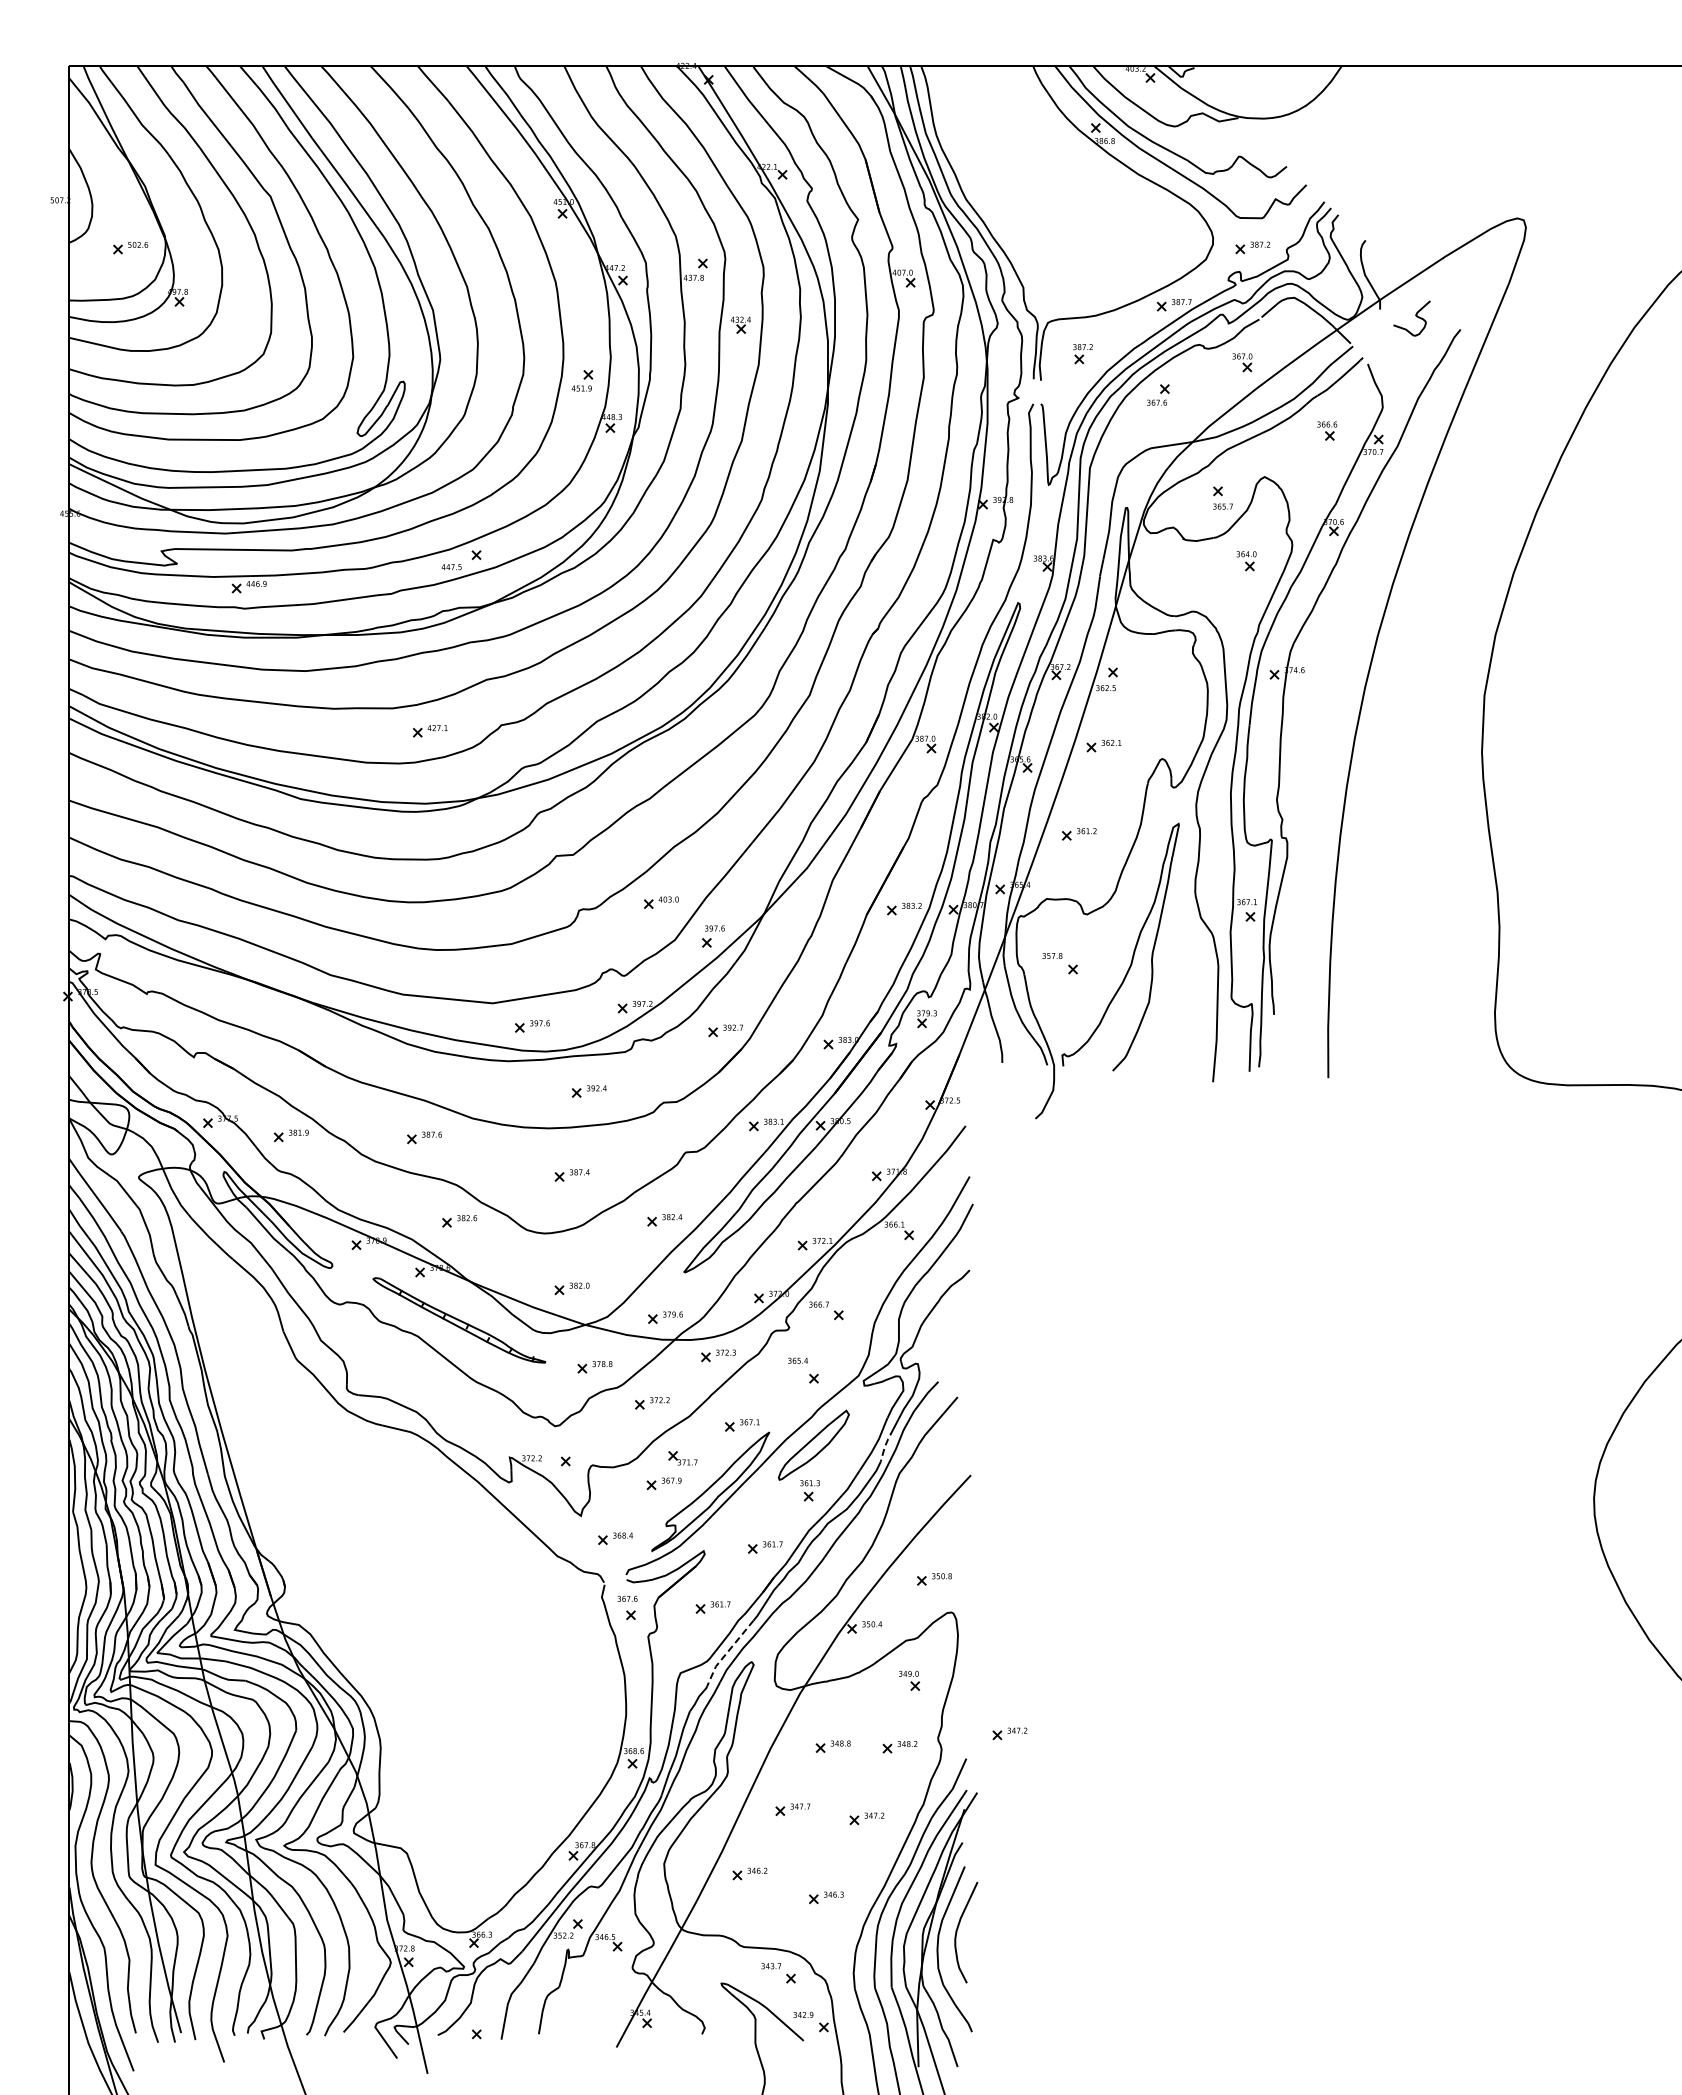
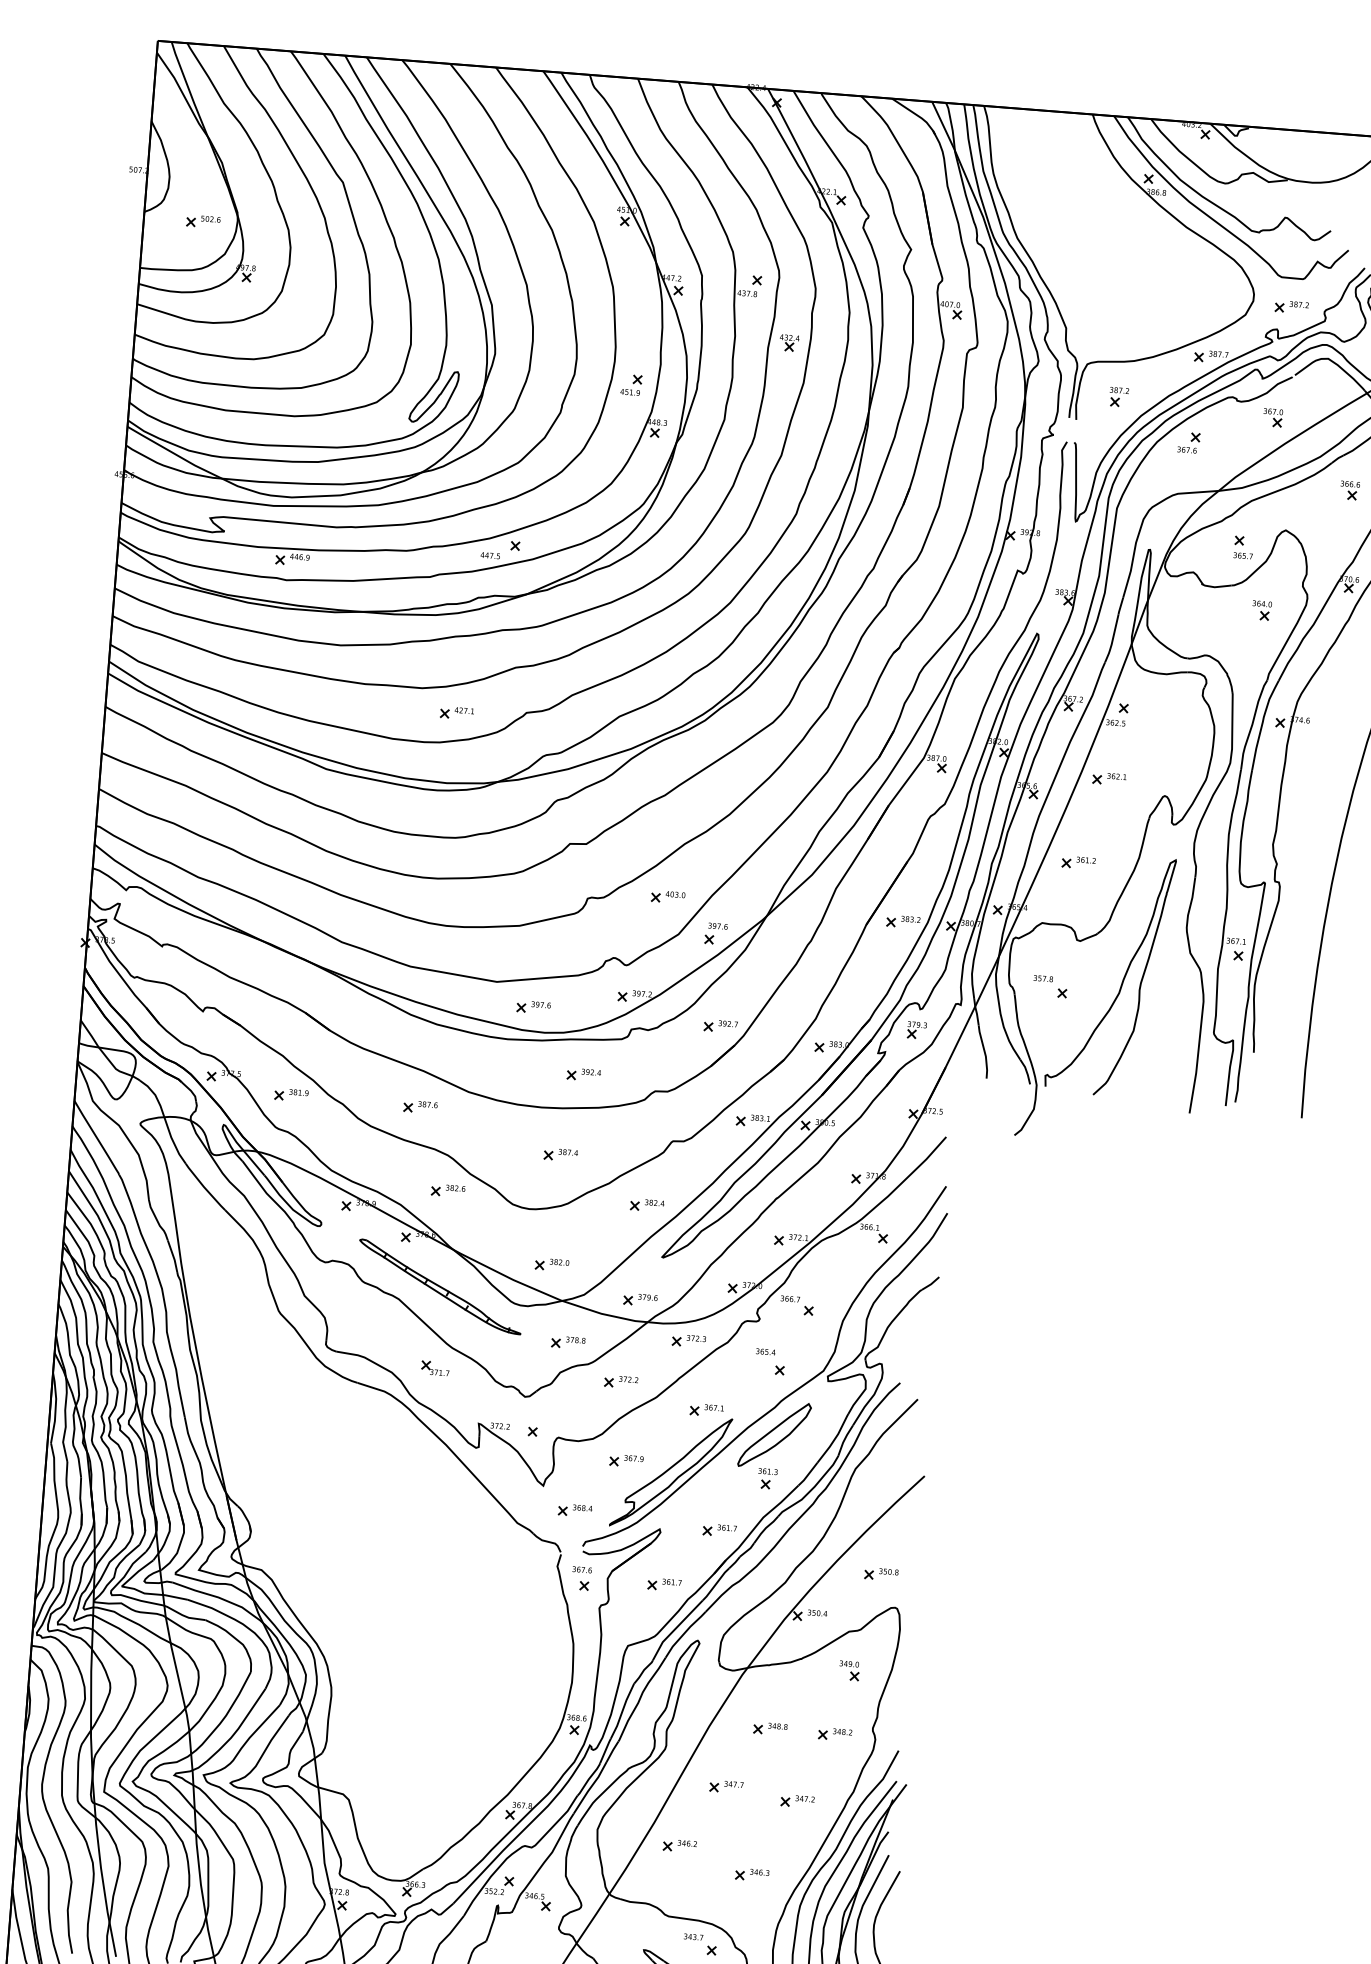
line: (885, 1444) -> (844, 1439), dashed -> solid
part: (682, 1458) -> (435, 1368), moved
line: (727, 1652) -> (675, 1629), dashed -> solid
part: (1009, 1733) -> (942, 1729), removed

